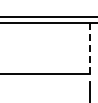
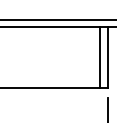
line: (83, 47) -> (99, 56), added
line: (90, 47) -> (108, 56), dashed -> solid

